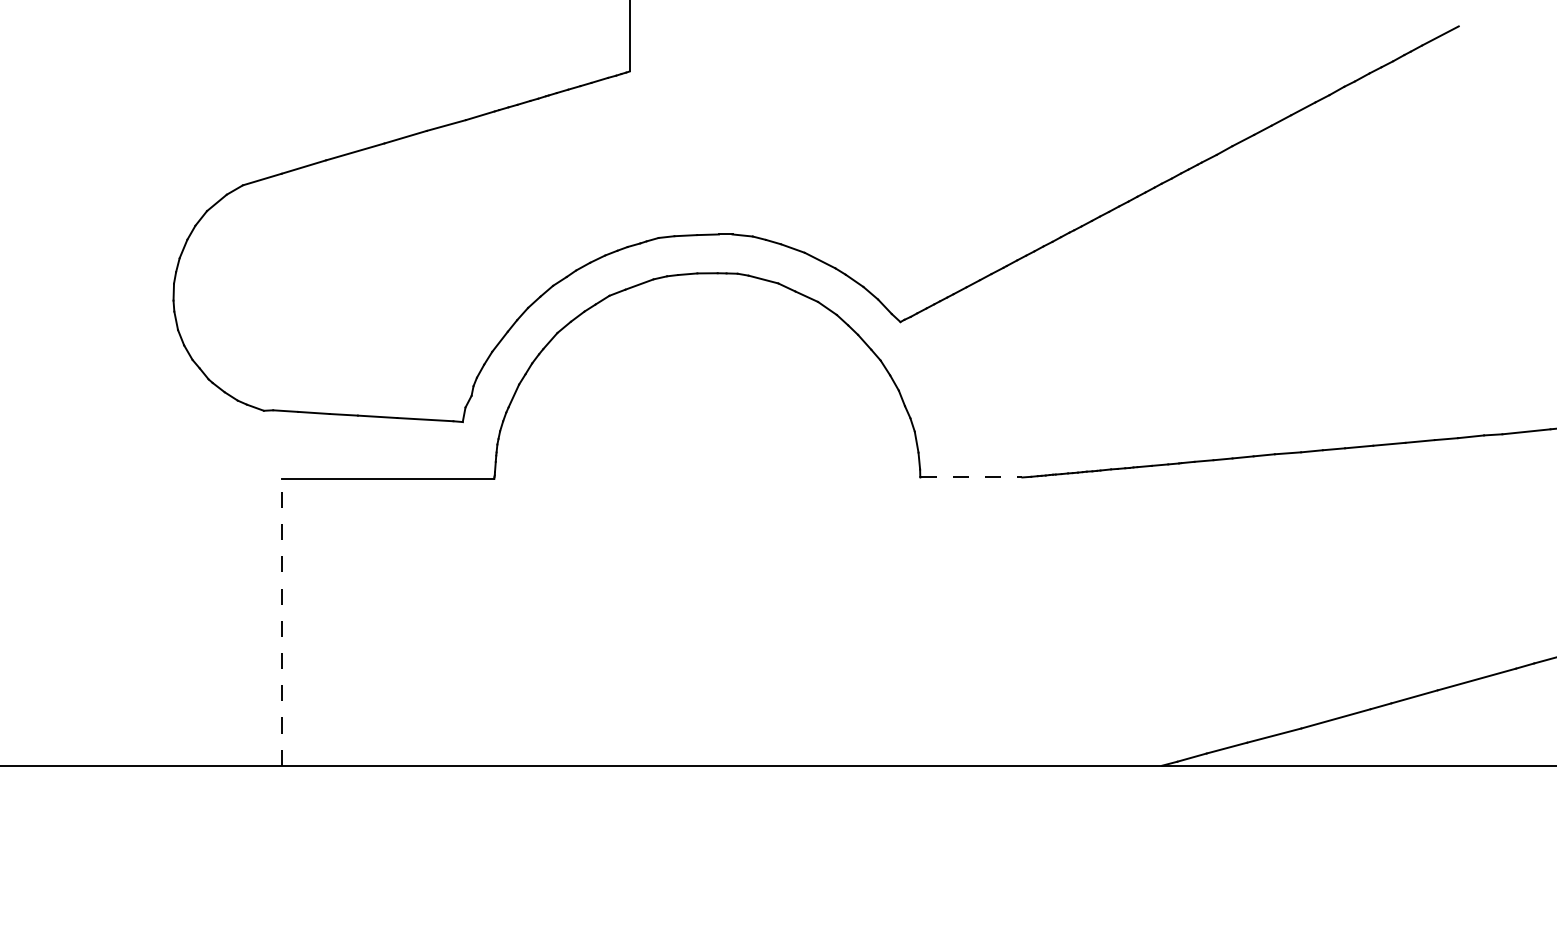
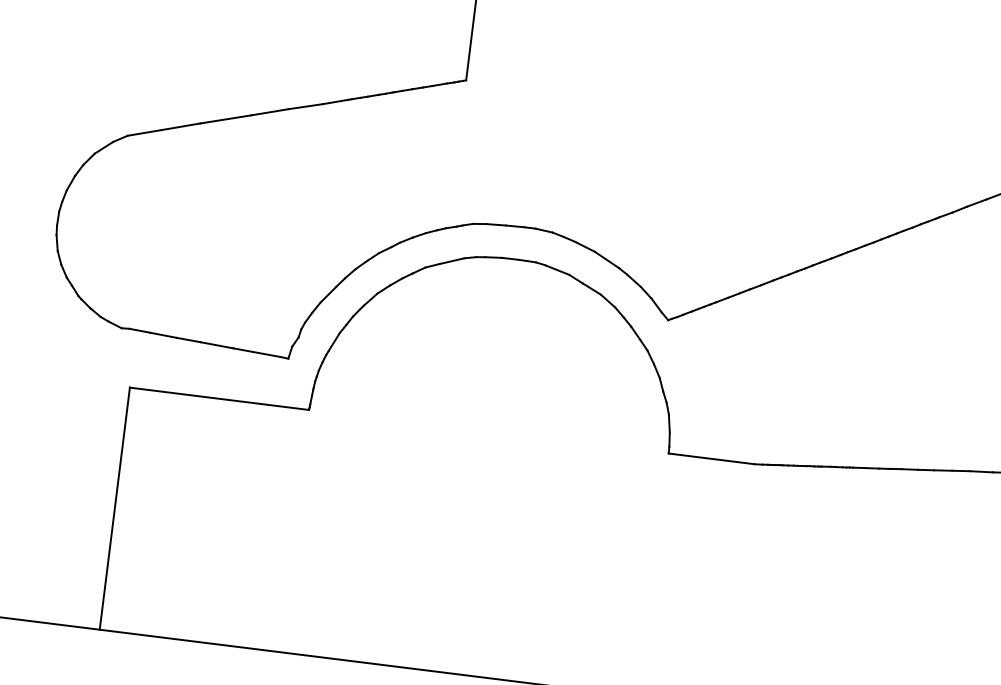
line: (971, 477) -> (711, 458), dashed -> solid
line: (282, 621) -> (115, 508), dashed -> solid

